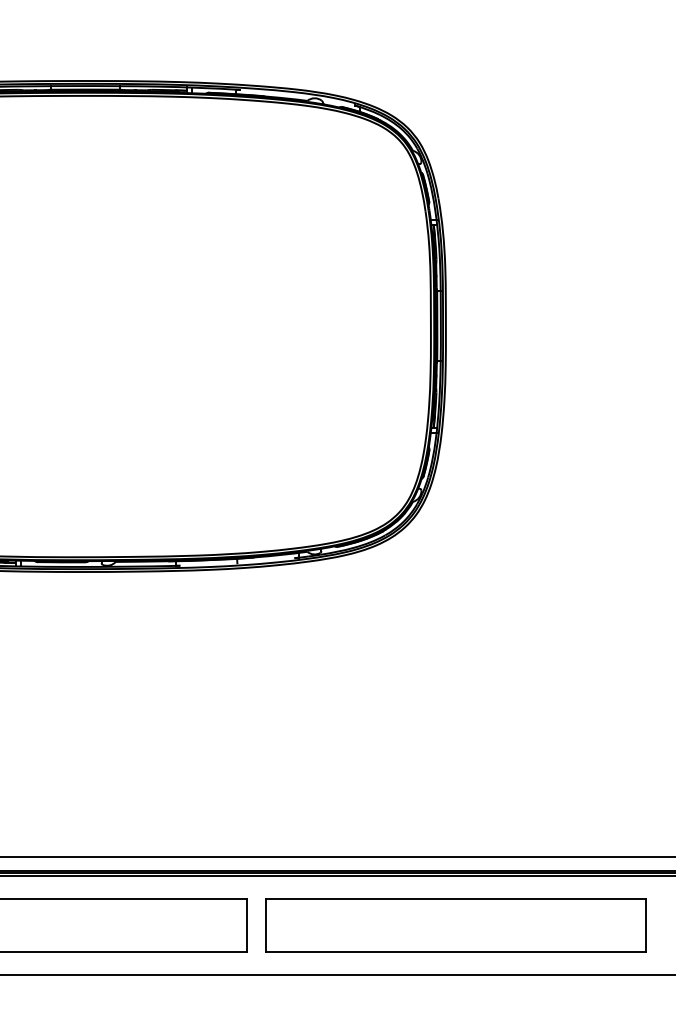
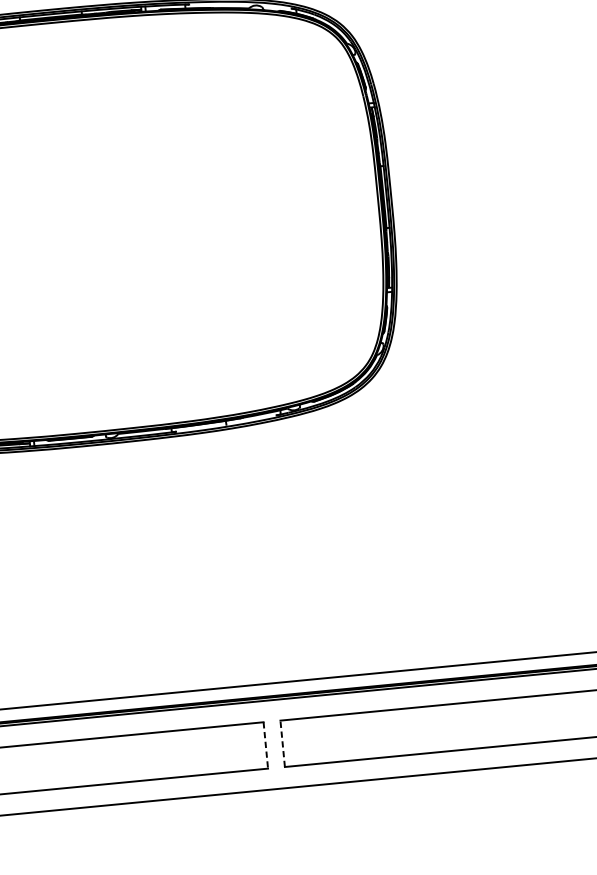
line: (265, 925) -> (282, 743), solid -> dashed
line: (246, 926) -> (265, 746), solid -> dashed

